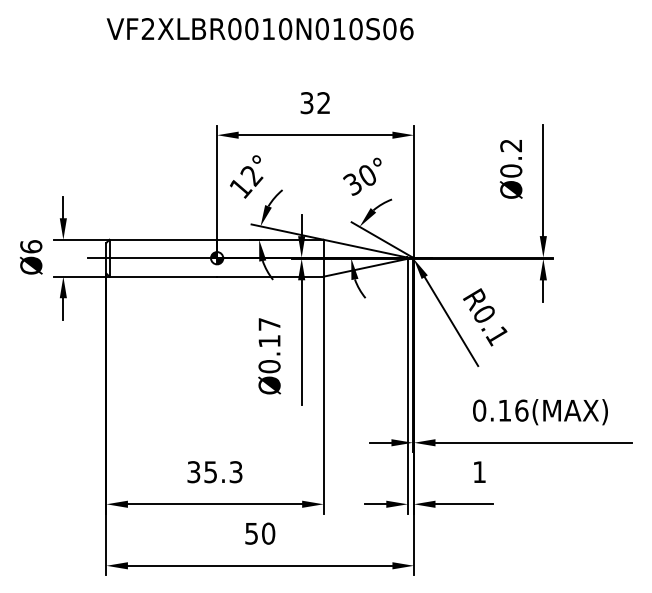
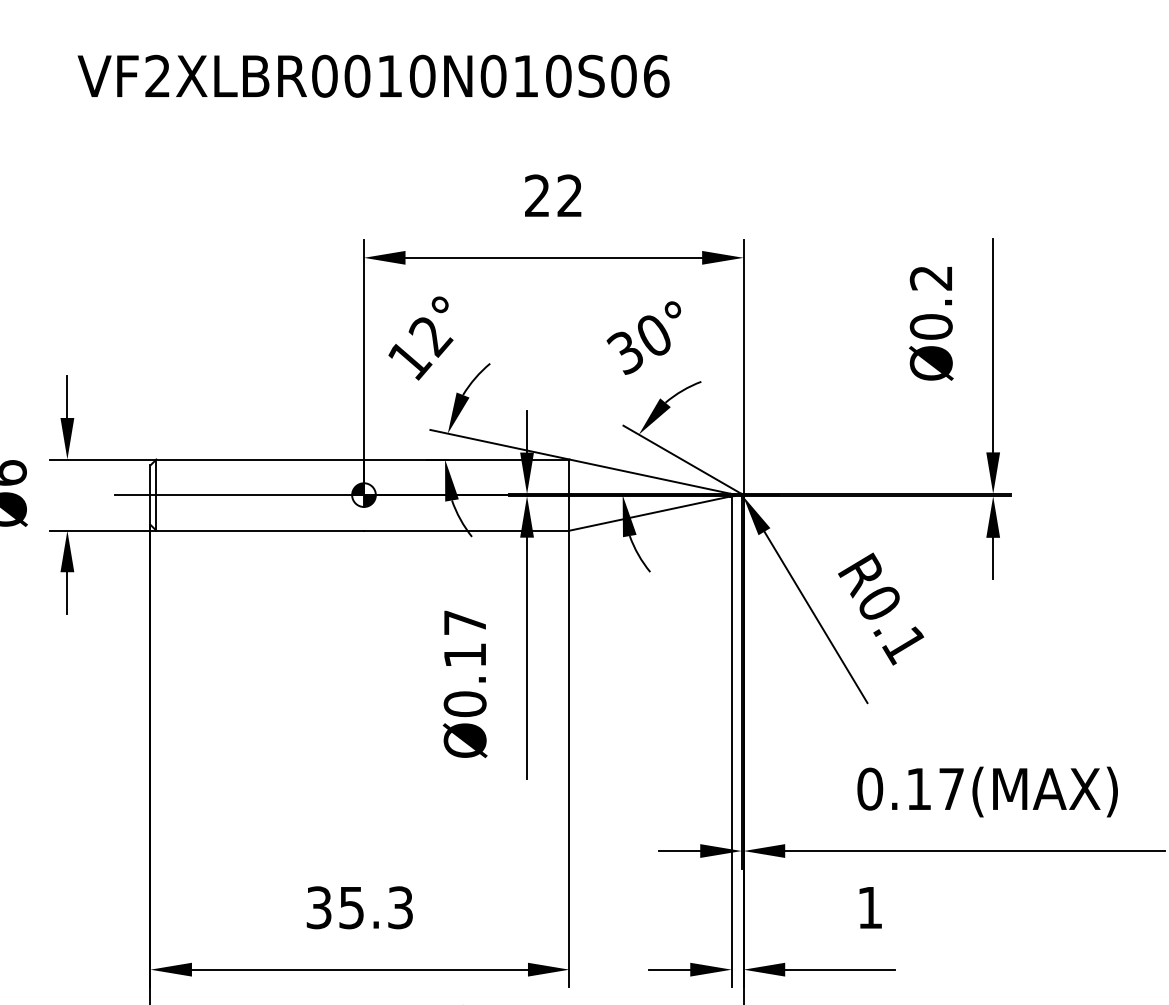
text: (259, 29) -> (372, 77), moved
text: (306, 103) -> (536, 196), 32 -> 22
text: (521, 410) -> (951, 788), 0.16(MAX) -> 0.17(MAX)

